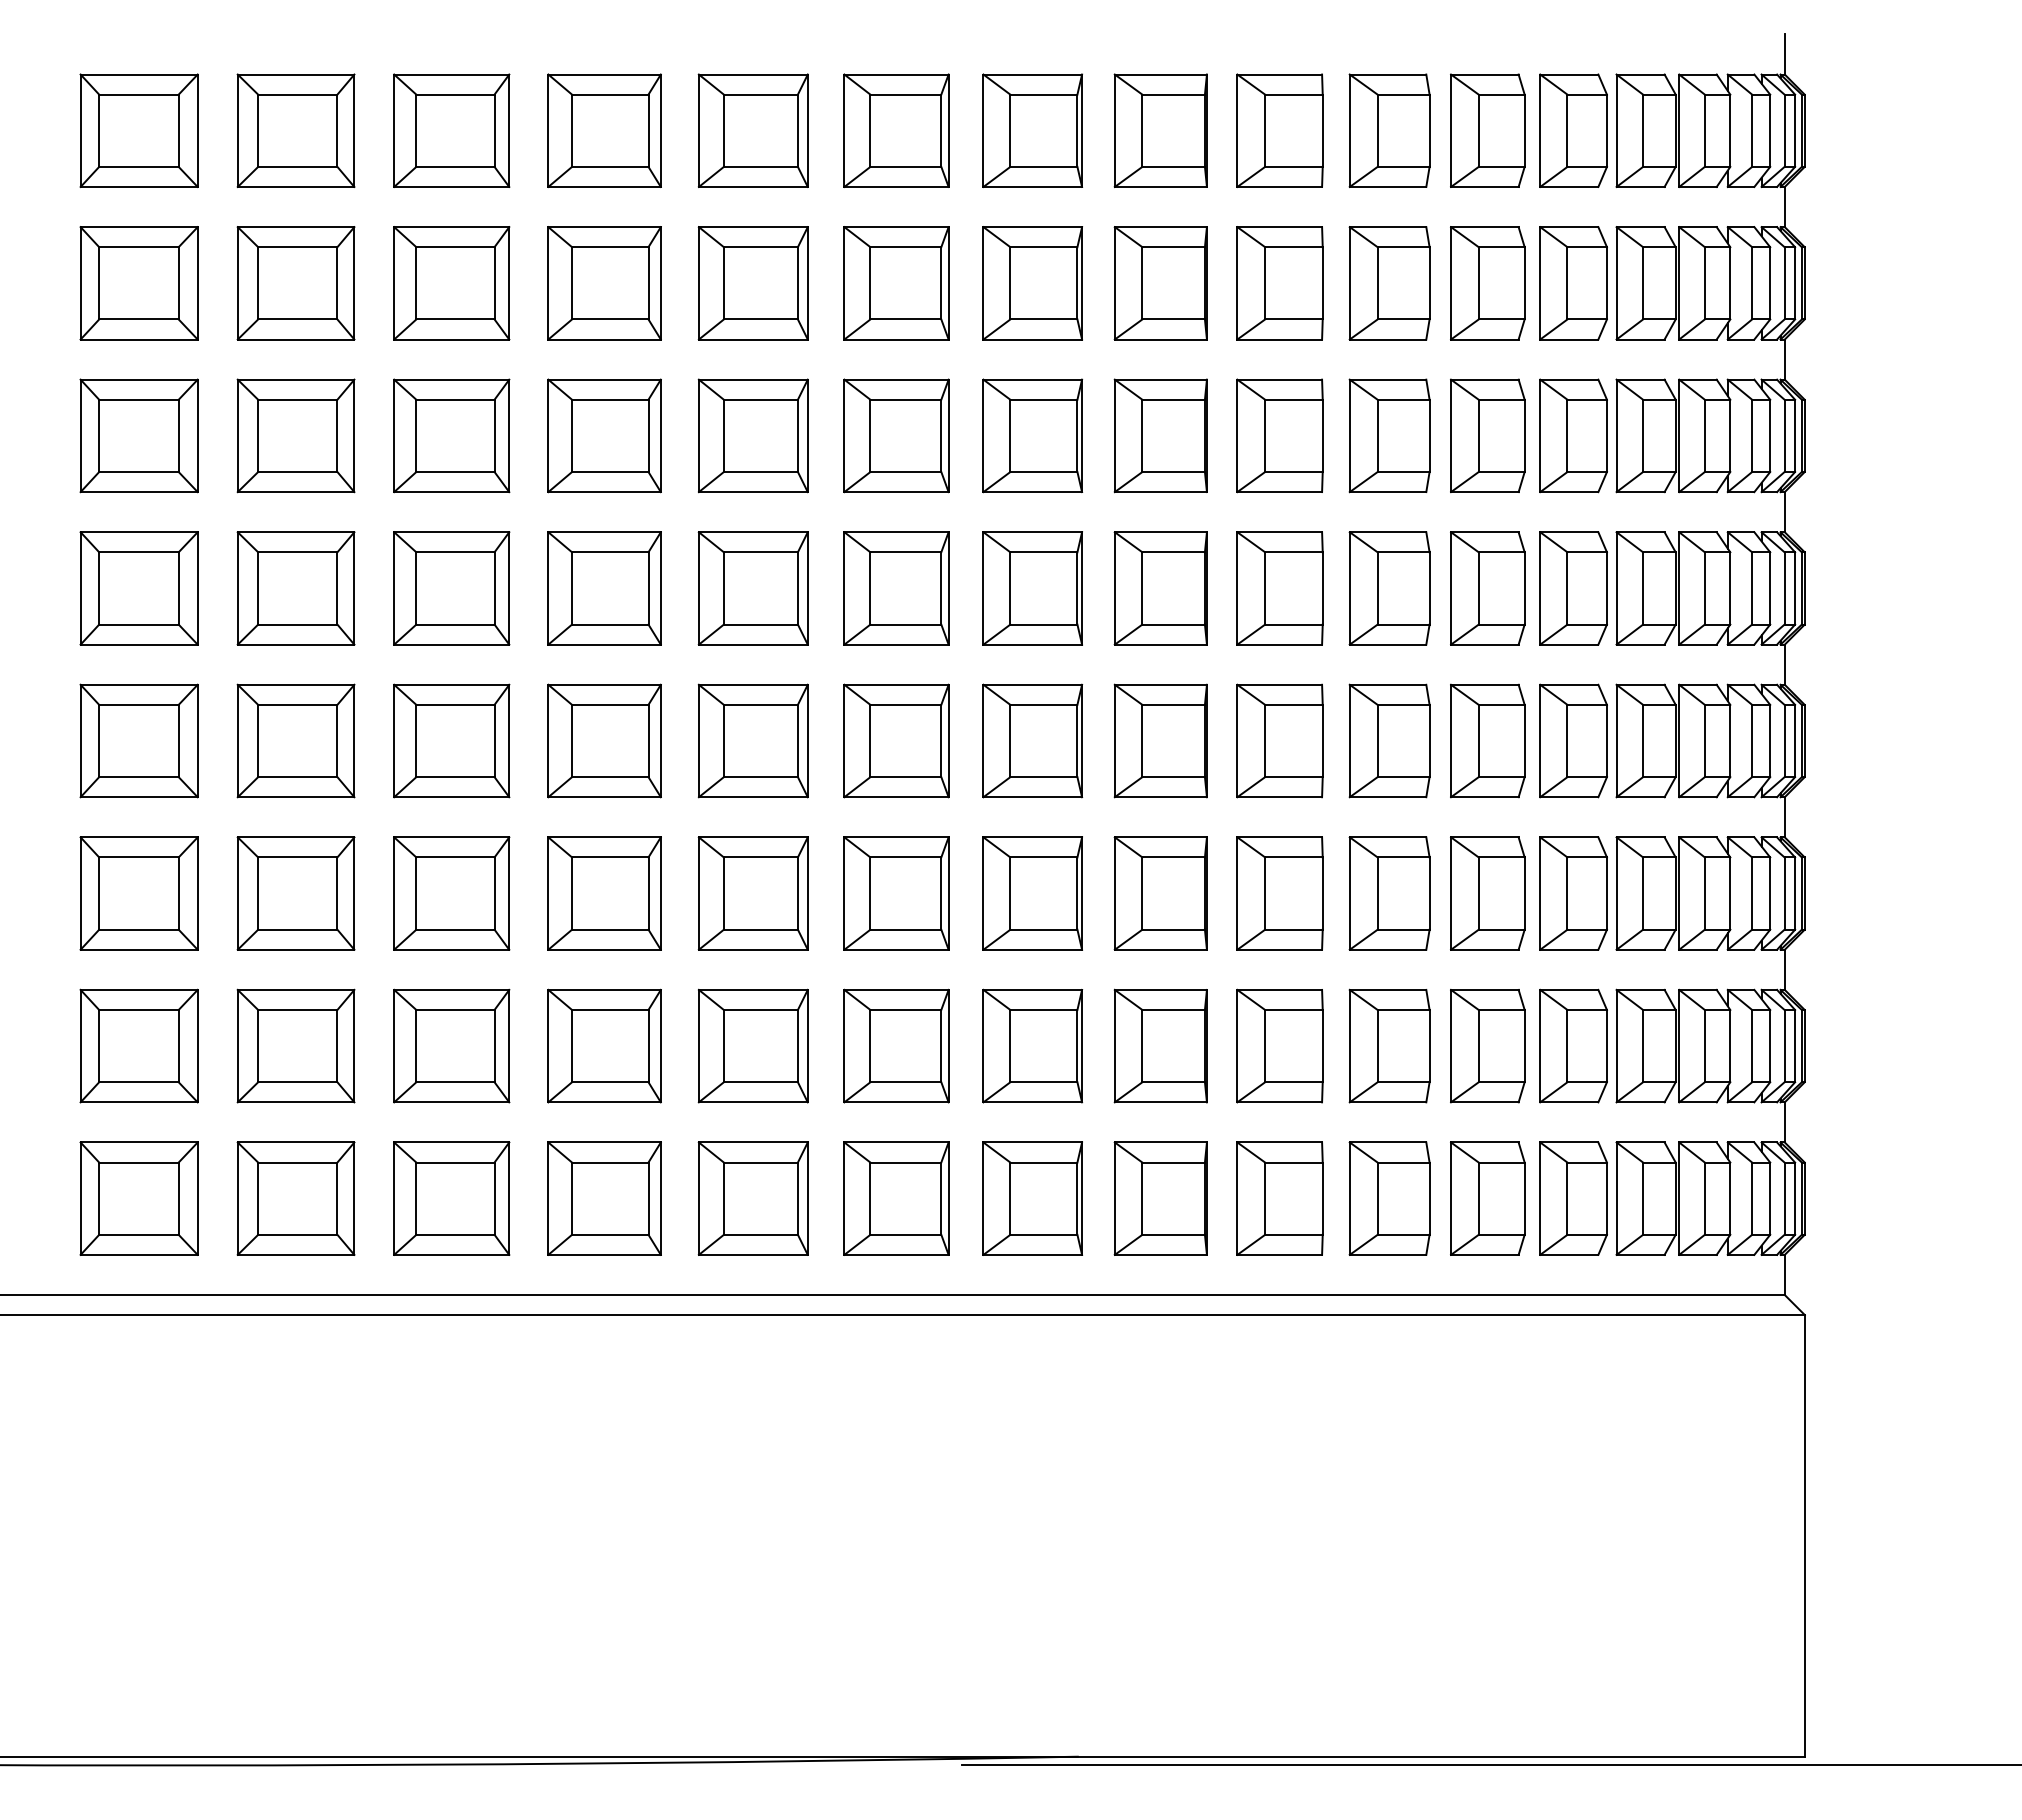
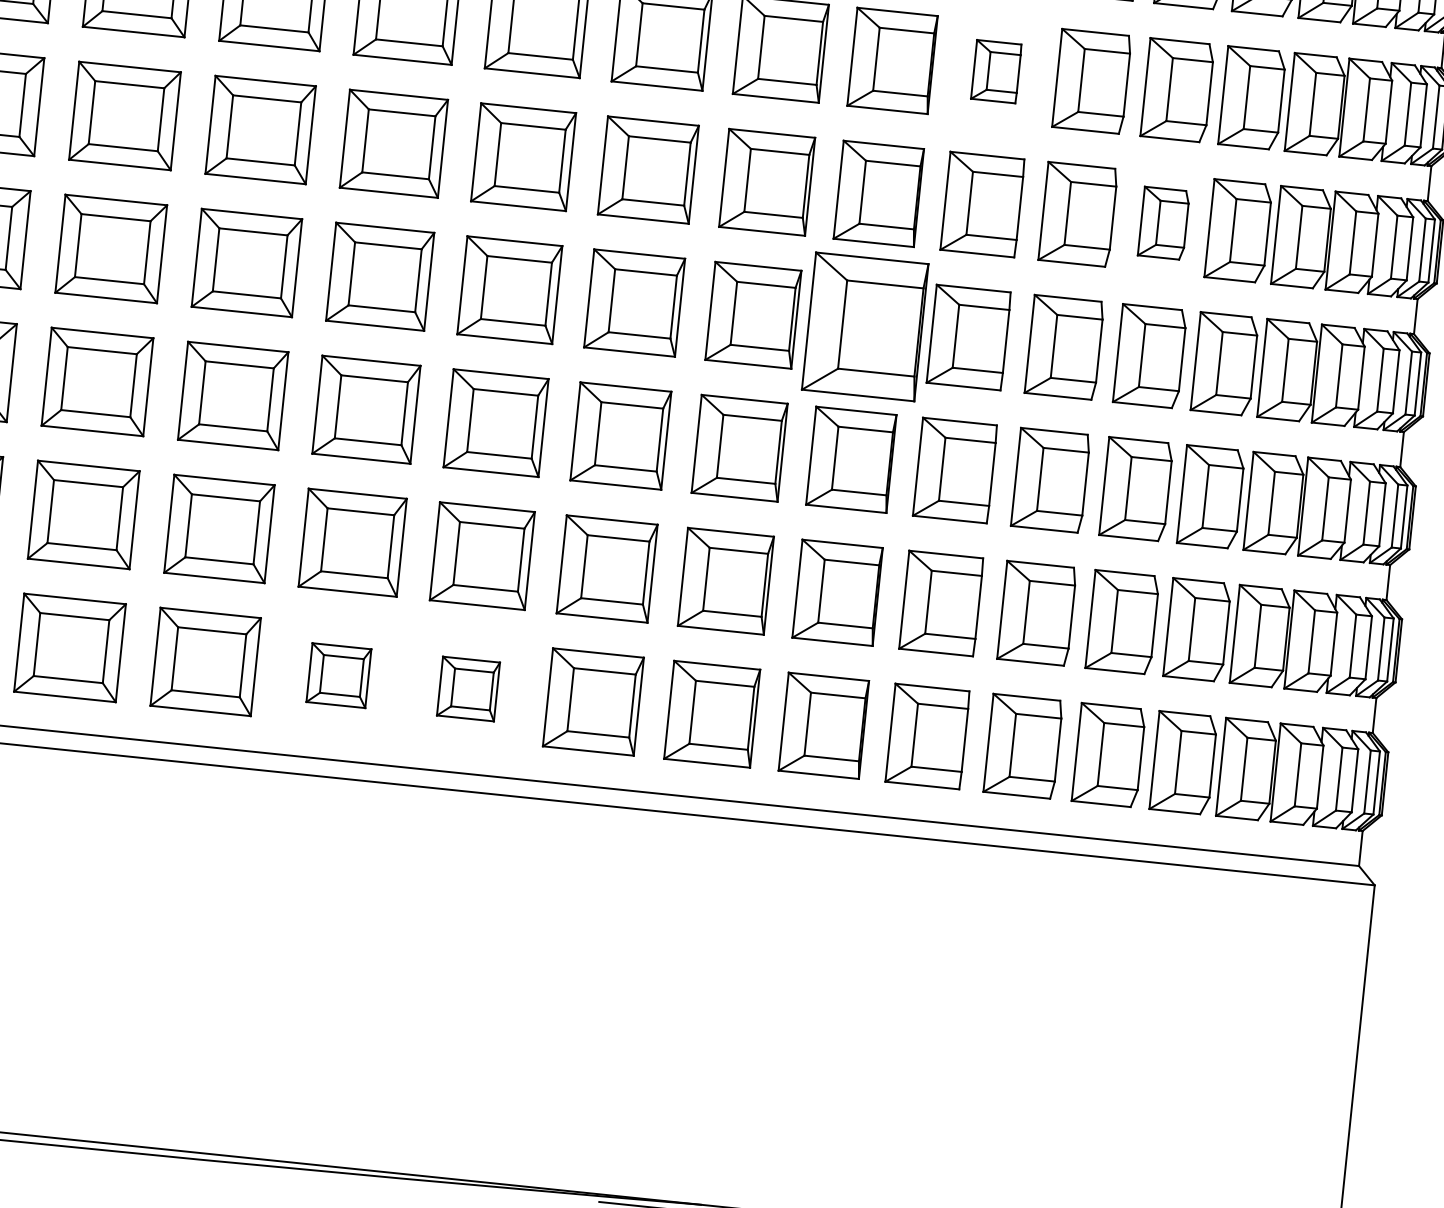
part: (1279, 435) -> (995, 71), size x0.6
part: (1487, 588) -> (1163, 223), size x0.7
part: (1160, 740) -> (864, 326), size x1.4
part: (604, 1198) -> (338, 675), size x0.6
part: (752, 1198) -> (467, 688), size x0.6

